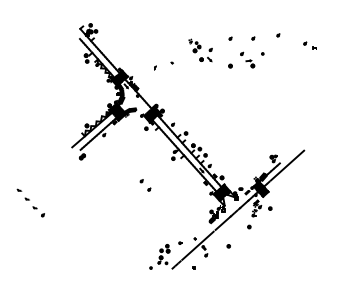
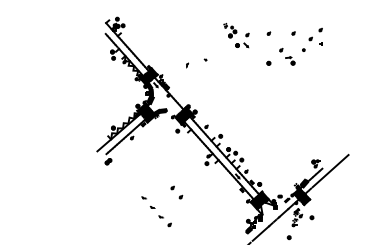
part: (309, 45) -> (315, 41), moved
part: (200, 50) -> (236, 35), moved
part: (30, 202) -> (156, 211), moved

